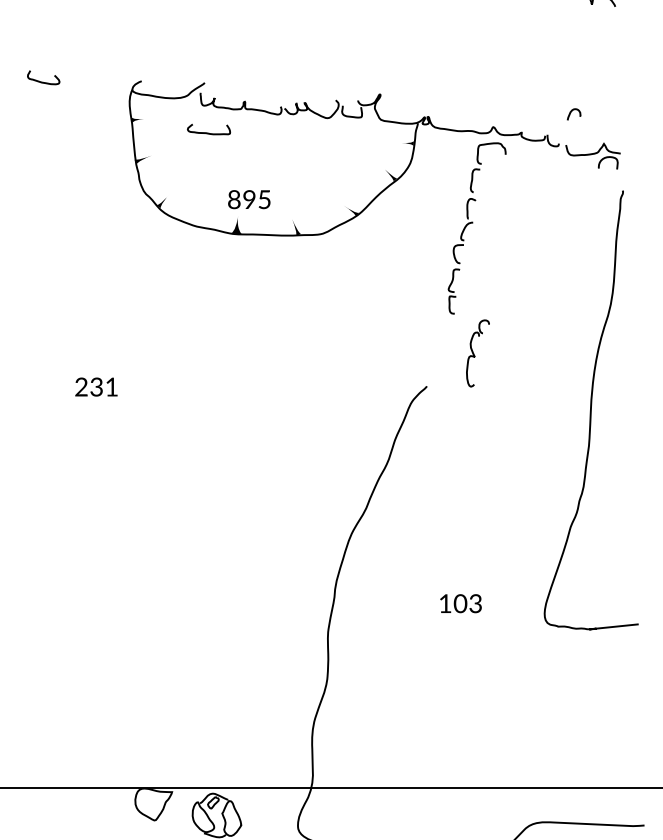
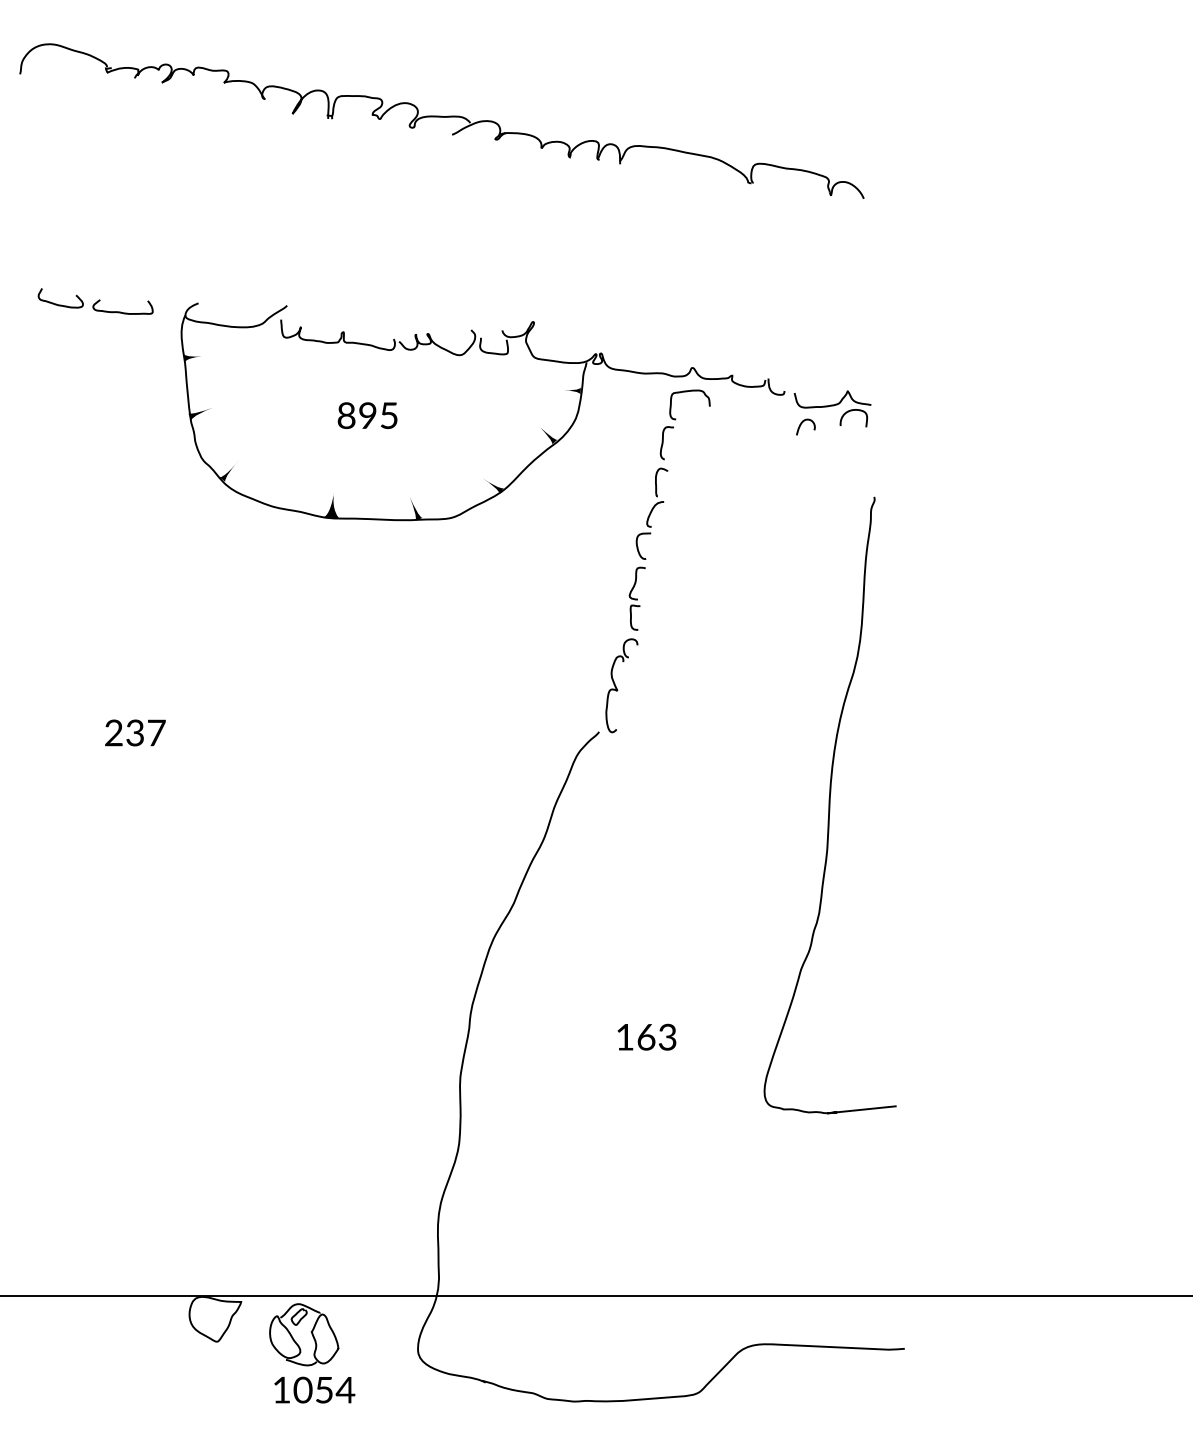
curve: (570, 113) -> (801, 425), moved
curve: (207, 132) -> (121, 311), moved
text: (249, 199) -> (367, 415), moved
part: (477, 353) -> (621, 685), moved
text: (111, 386) -> (156, 732), 231 -> 237
curve: (590, 410) -> (829, 805), moved
text: (459, 603) -> (645, 1036), 103 -> 163

